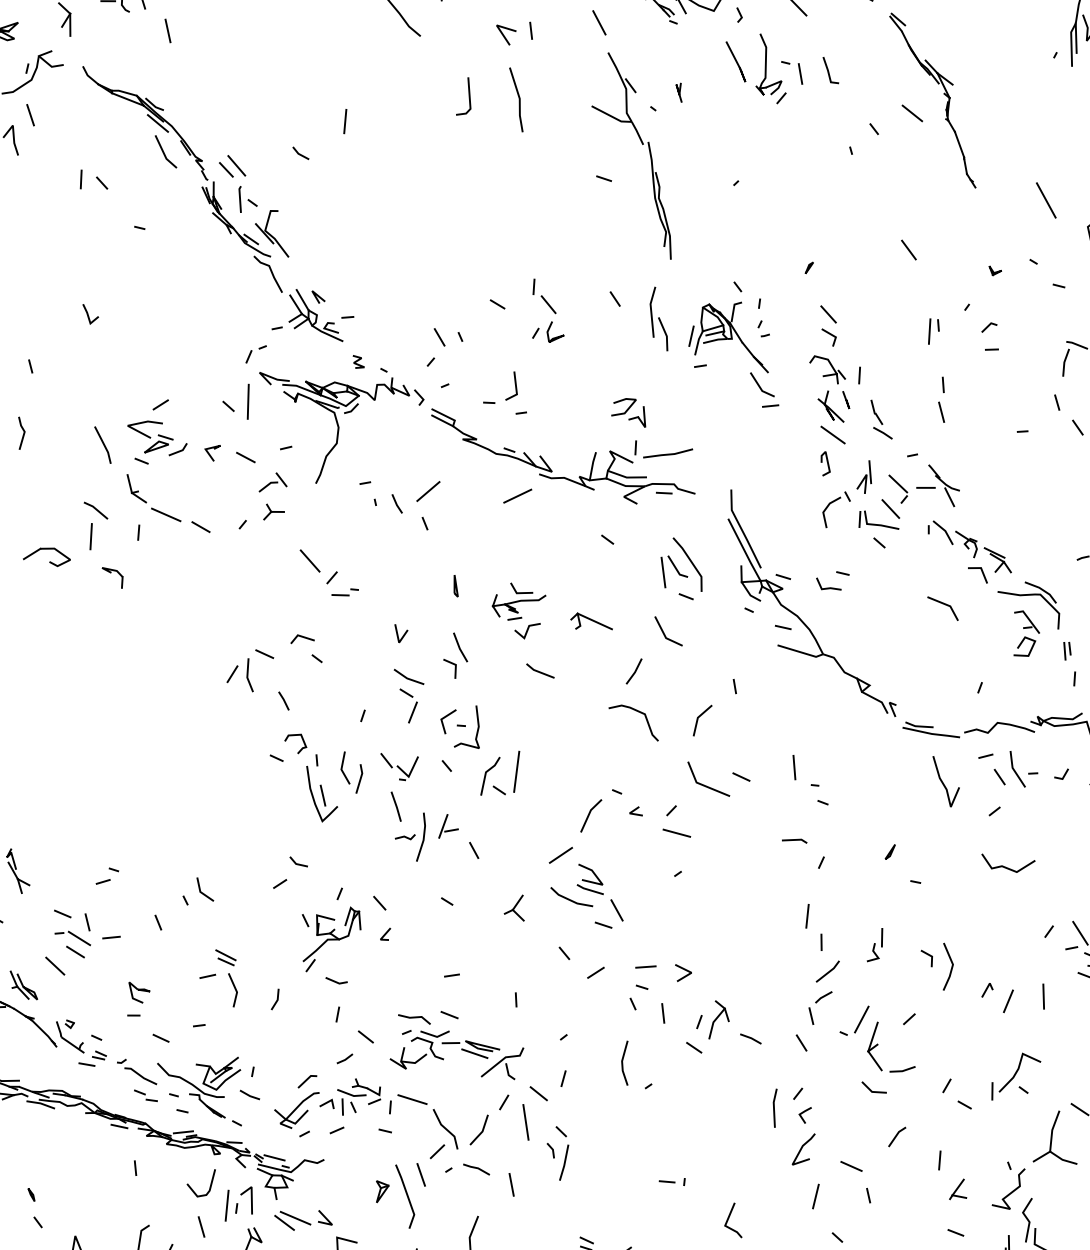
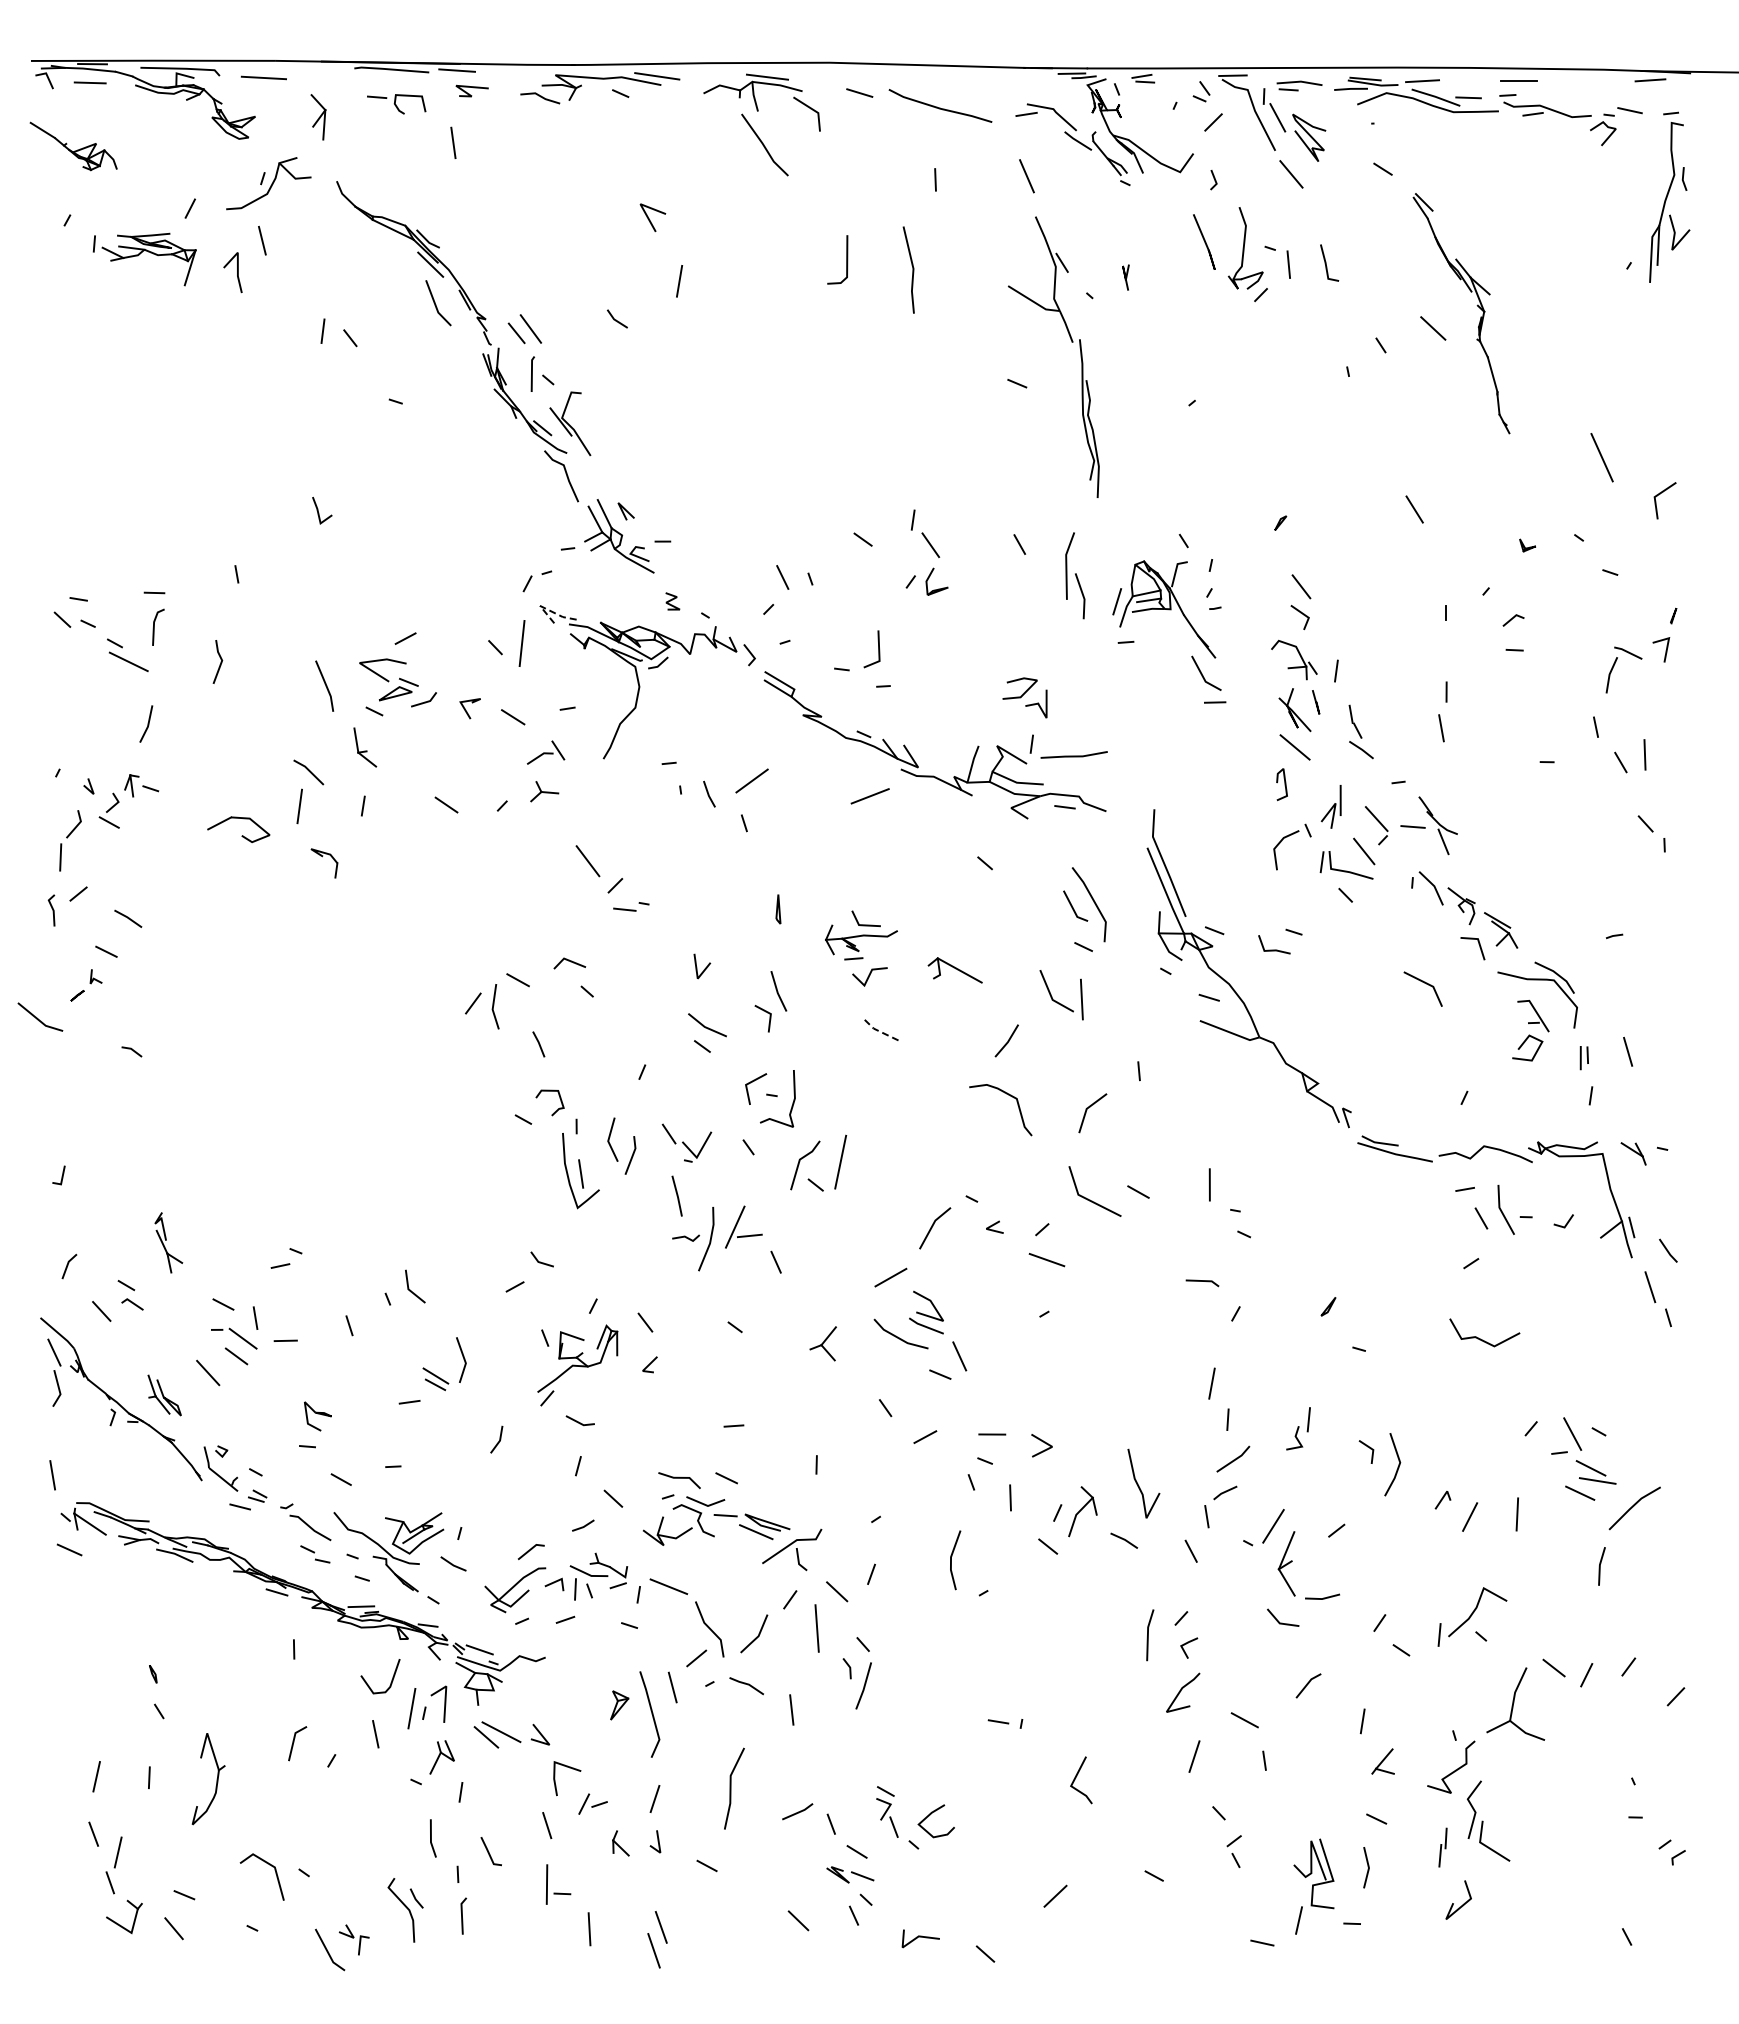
line: (504, 35) -> (649, 218), moved
line: (929, 331) -> (1433, 619), removed
line: (266, 375) -> (548, 610), solid -> dashed
line: (166, 514) -> (401, 784), removed
line: (663, 572) -> (1081, 999), moved
line: (539, 672) -> (880, 1032), solid -> dashed
line: (412, 712) -> (708, 1072), removed
line: (943, 782) -> (1139, 1485), moved
part: (447, 825) -> (743, 1226), size x1.4
line: (235, 989) -> (463, 1359), moved

